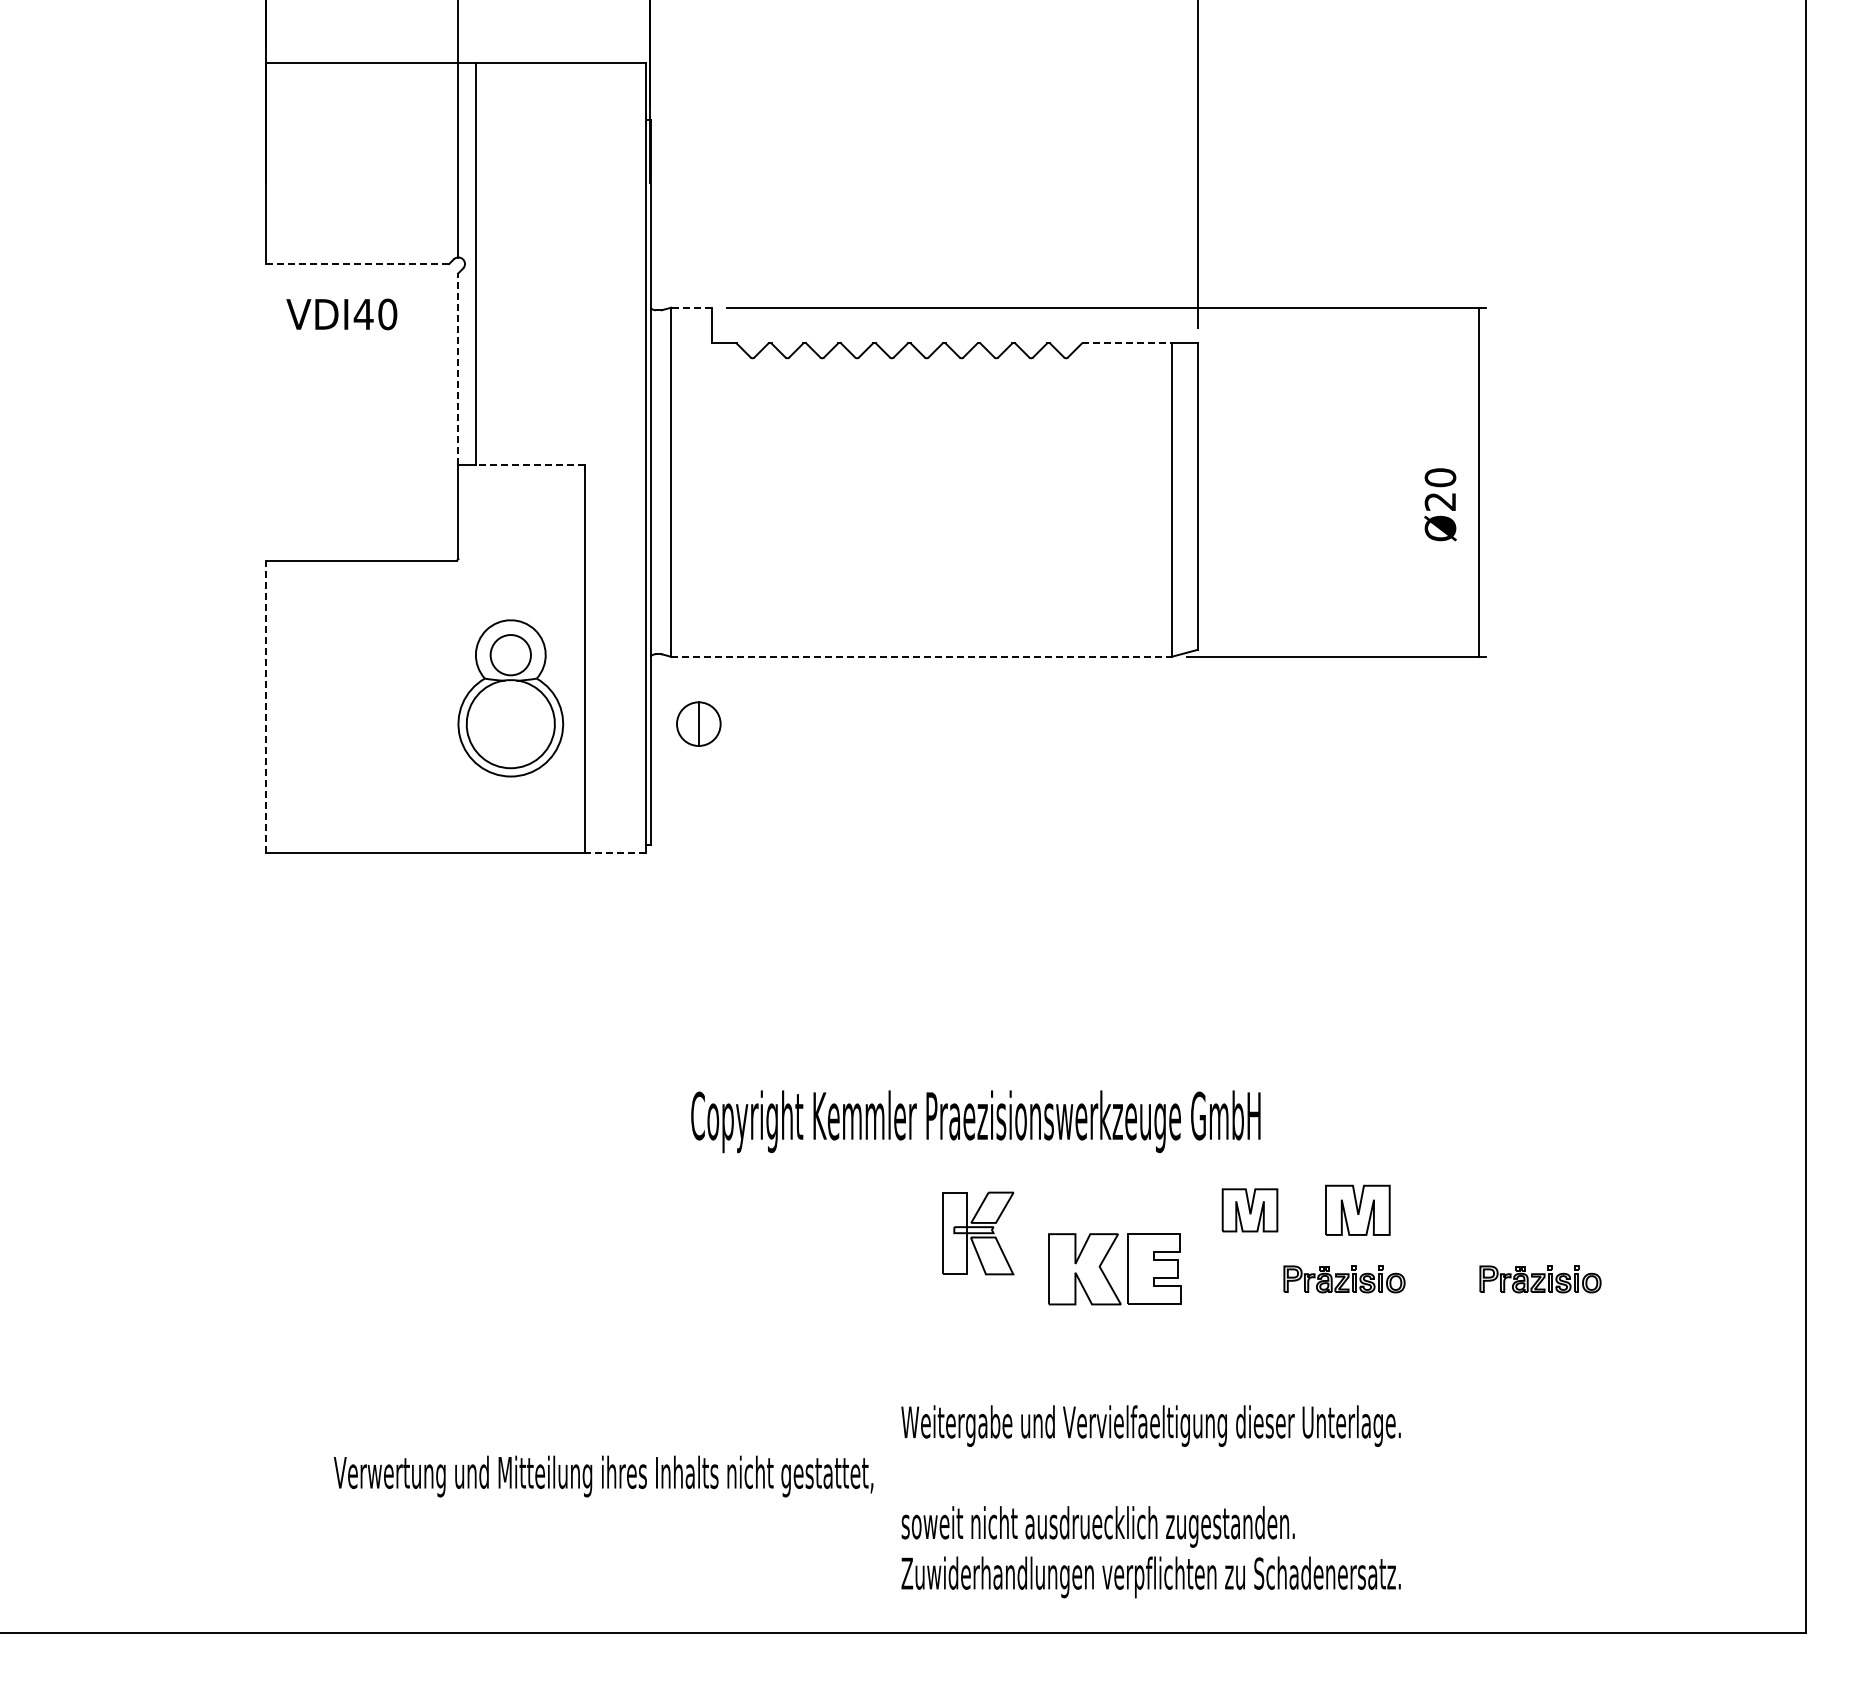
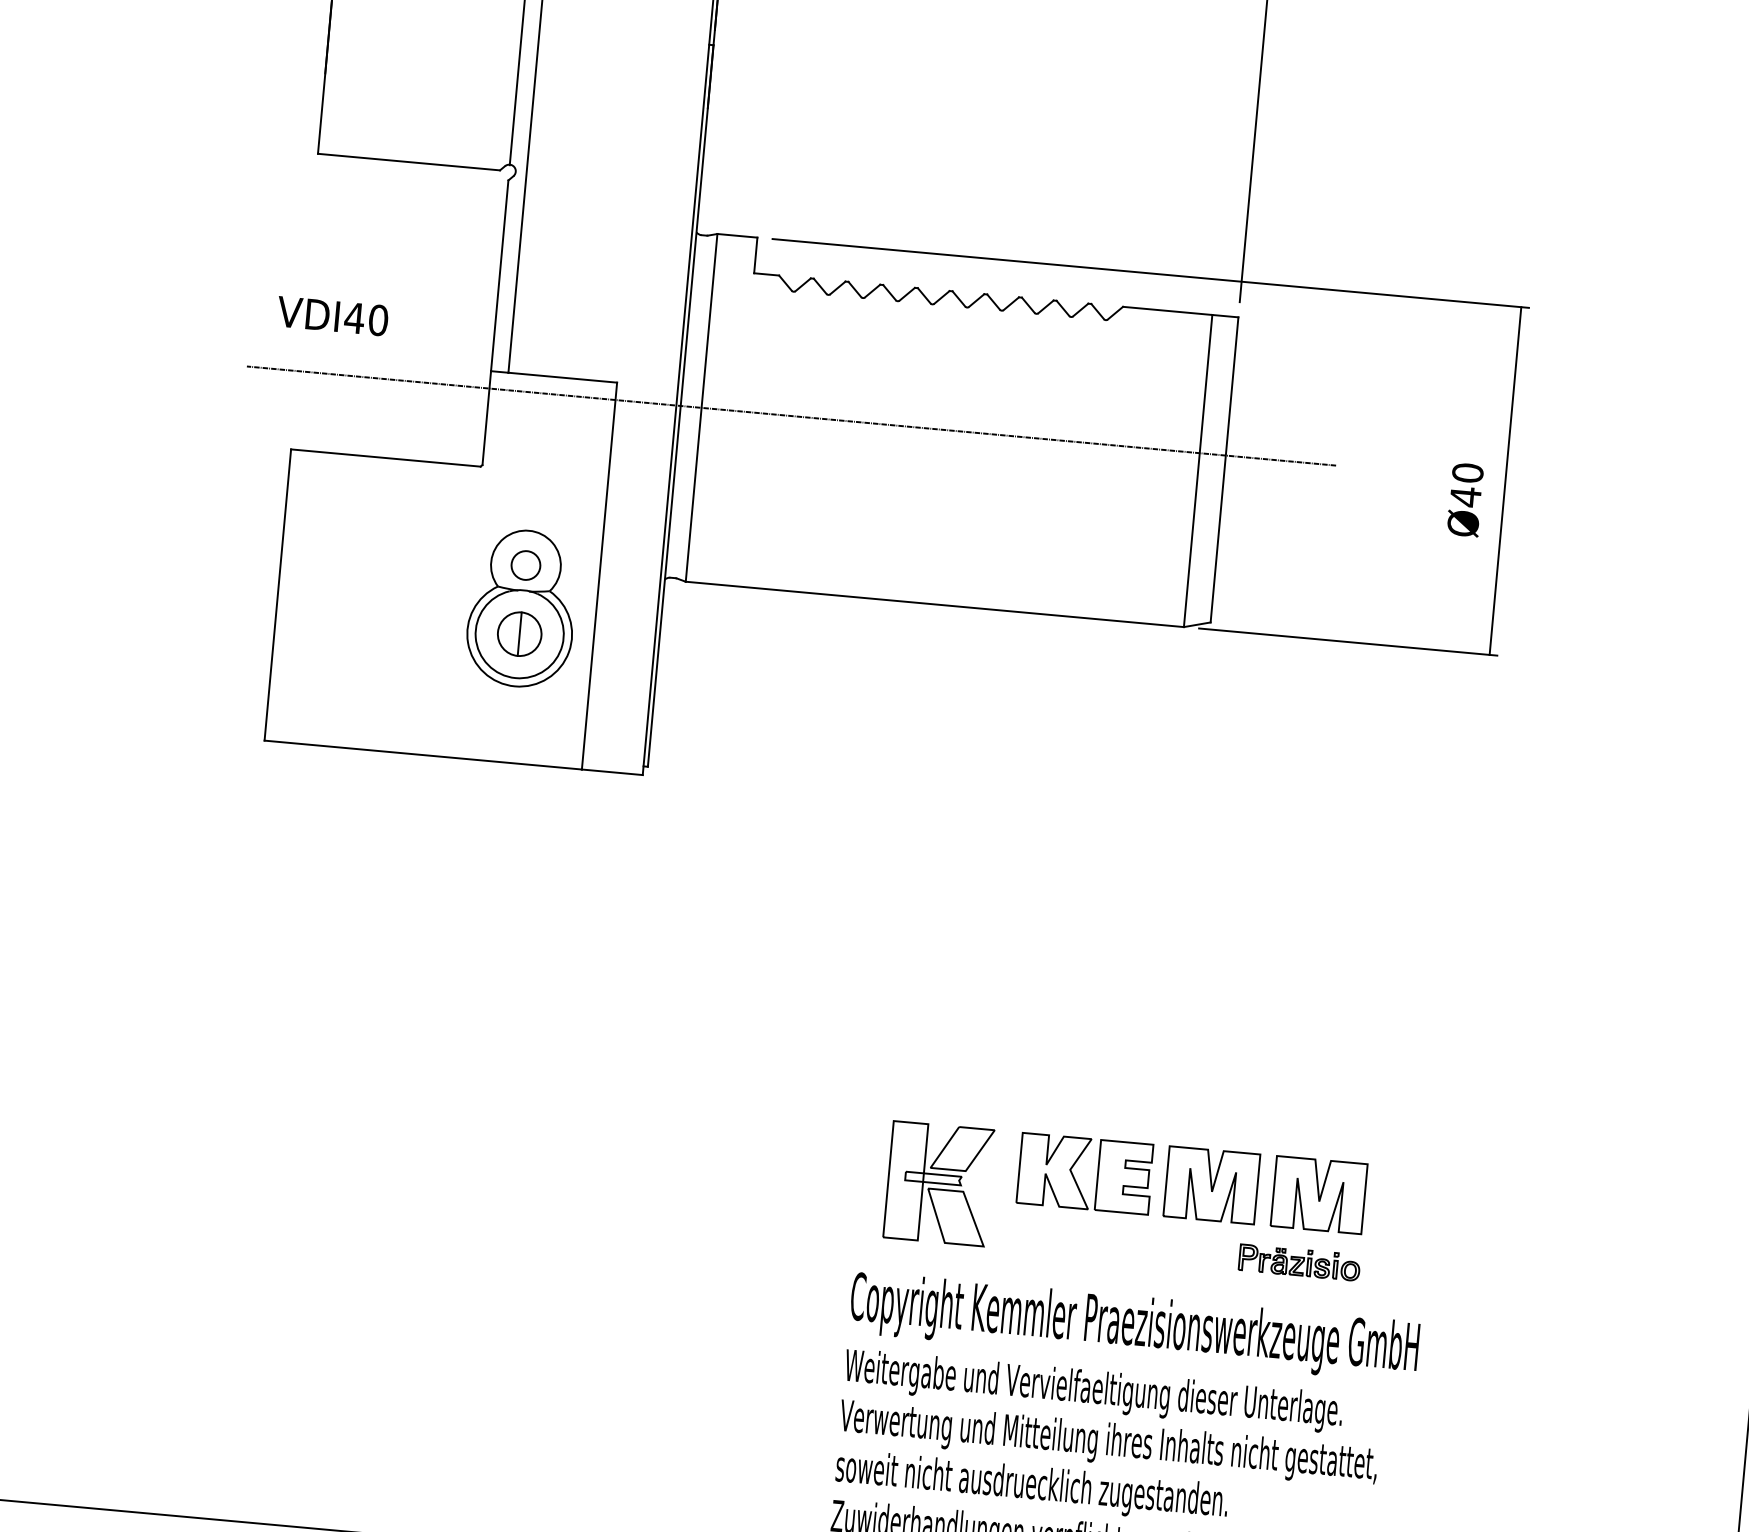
line: (357, 264) -> (408, 162), dashed -> solid
line: (691, 307) -> (737, 235), dashed -> solid
text: (341, 314) -> (332, 316), moved
line: (1126, 343) -> (1167, 310), dashed -> solid
line: (458, 369) -> (499, 276), dashed -> solid
line: (530, 464) -> (562, 377), dashed -> solid
line: (761, 482) -> (791, 416), added
text: (1439, 501) -> (1464, 496), Ø20 -> Ø40
circle: (510, 654) -> (525, 564), size x0.71
line: (922, 656) -> (935, 604), dashed -> solid
line: (266, 706) -> (277, 594), dashed -> solid
part: (698, 723) -> (519, 633), moved
line: (615, 853) -> (612, 772), dashed -> solid
text: (975, 1121) -> (1134, 1327), moved
part: (1249, 1210) -> (1211, 1185), size x1.67
part: (1357, 1210) -> (1318, 1195), size x1.43
part: (977, 1233) -> (938, 1183), size x1.43
part: (1105, 1274) -> (1075, 1178), moved
part: (1540, 1279) -> (1494, 1280), removed
text: (603, 1476) -> (1108, 1443), moved

